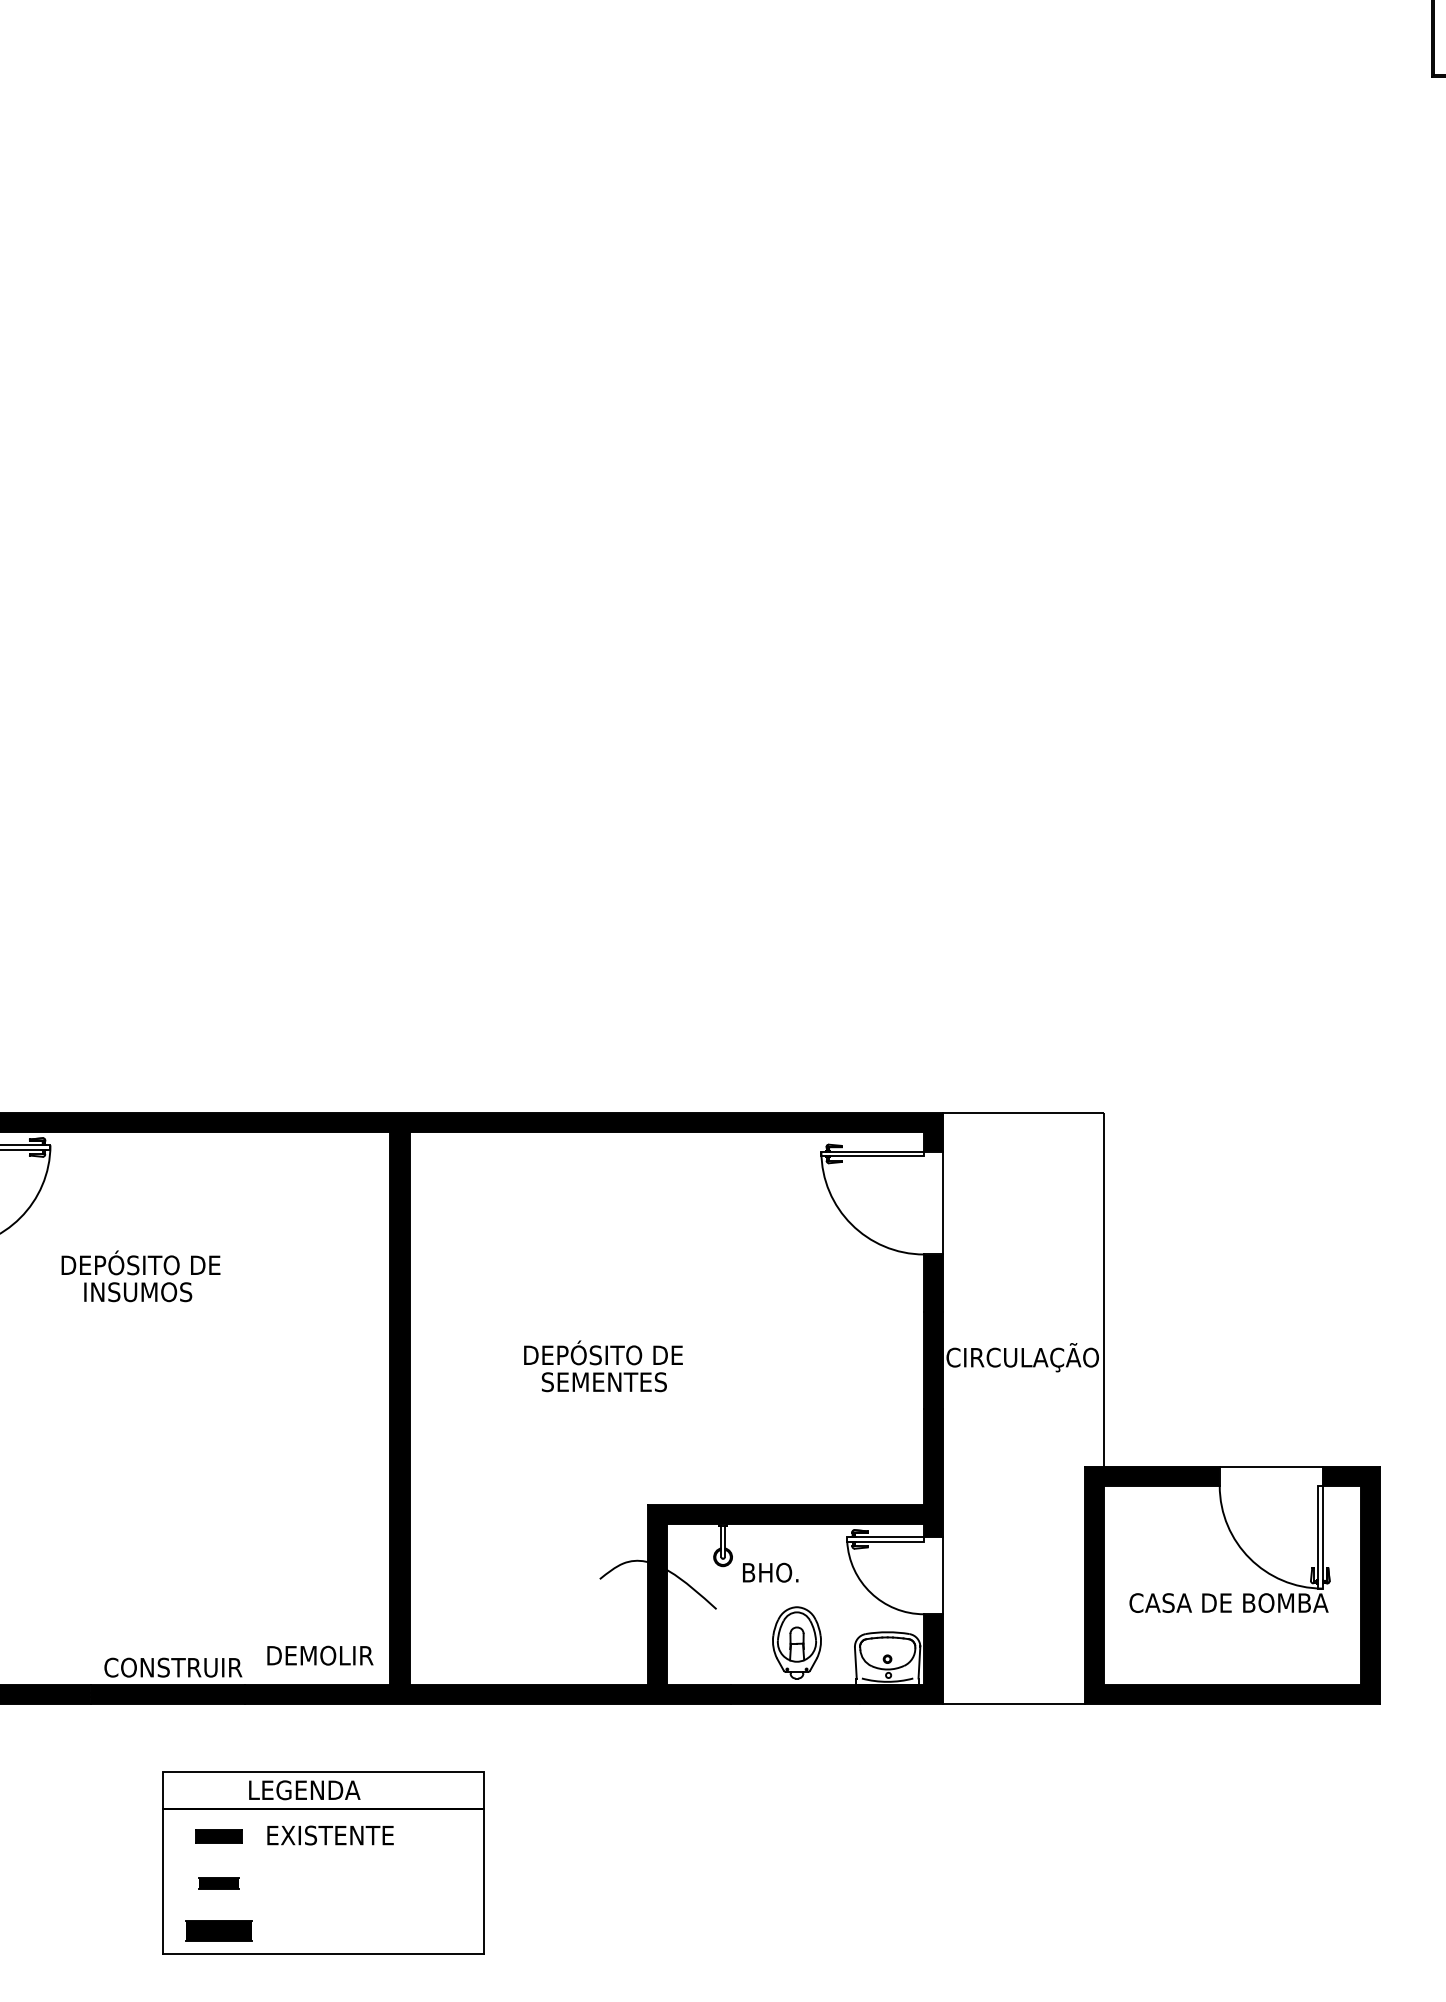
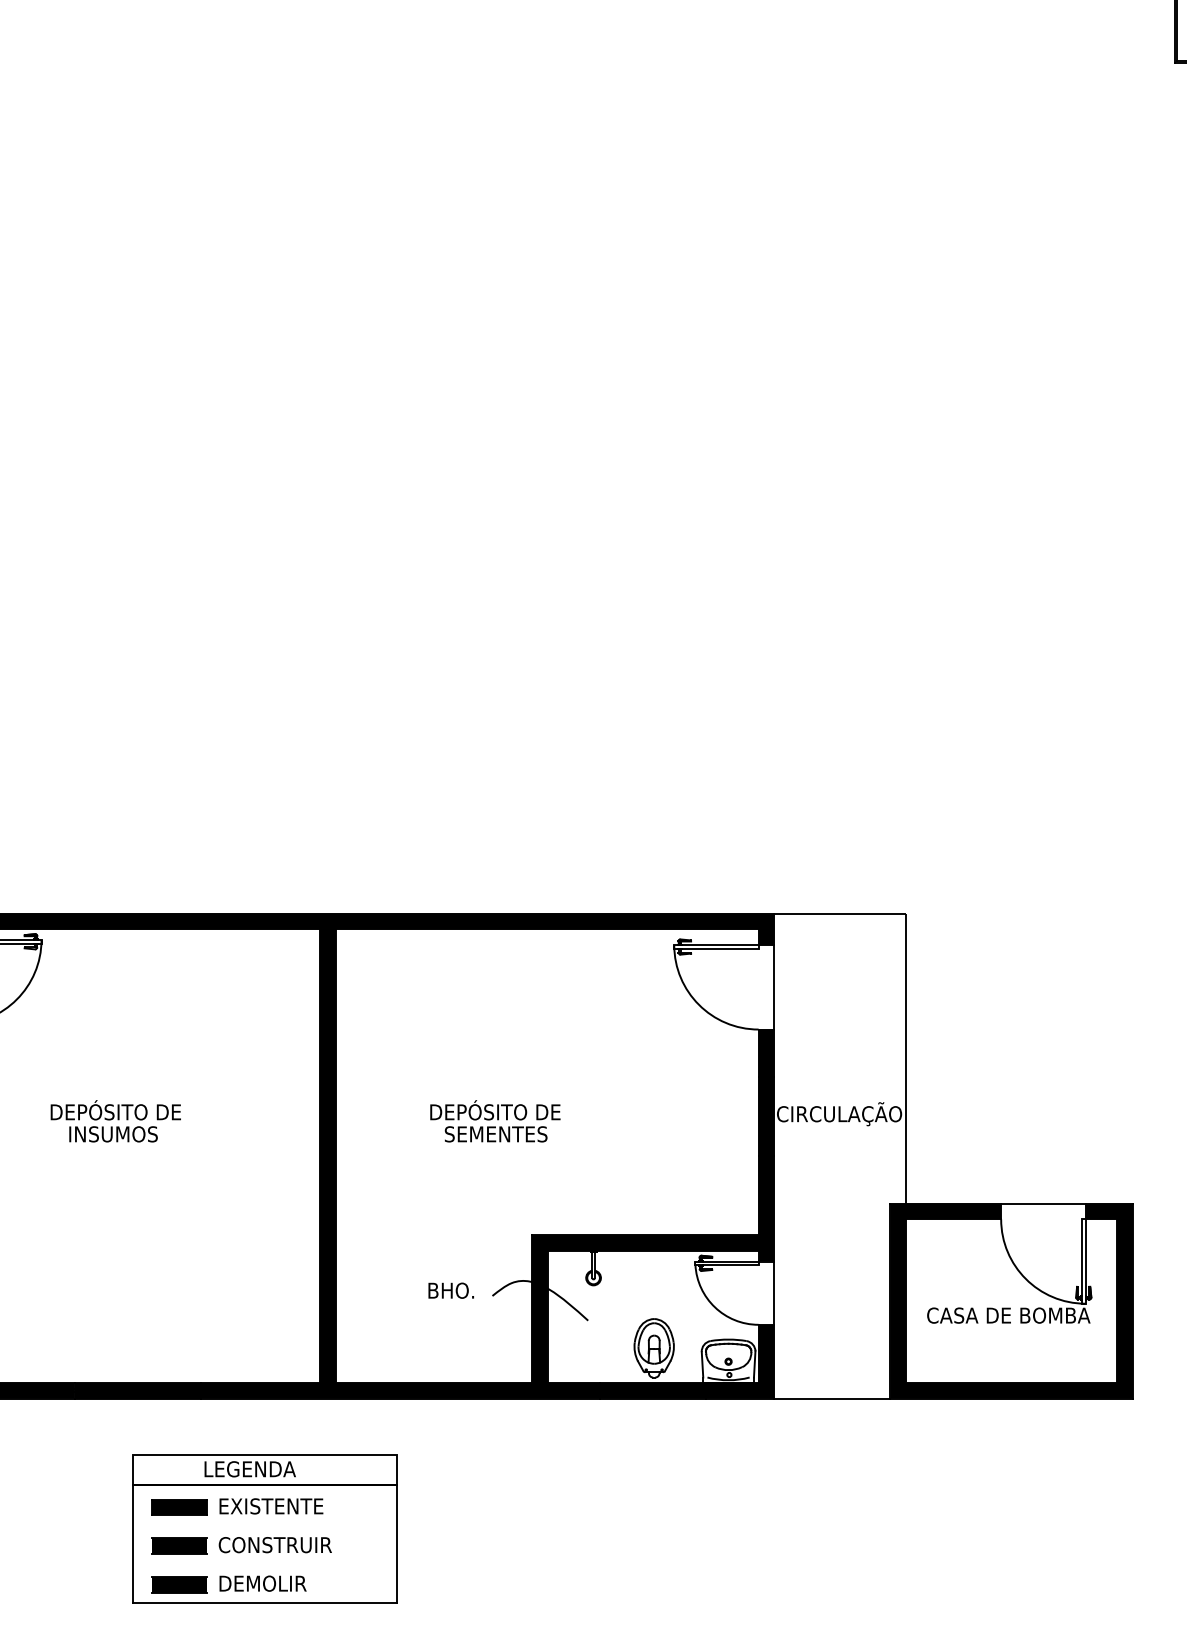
text: (140, 1276) -> (115, 1121), moved
text: (770, 1572) -> (451, 1290), moved
text: (320, 1655) -> (263, 1583), moved
text: (173, 1667) -> (275, 1544), moved
part: (218, 1836) -> (179, 1507), size x1.43
part: (218, 1883) -> (179, 1545), size x1.67

